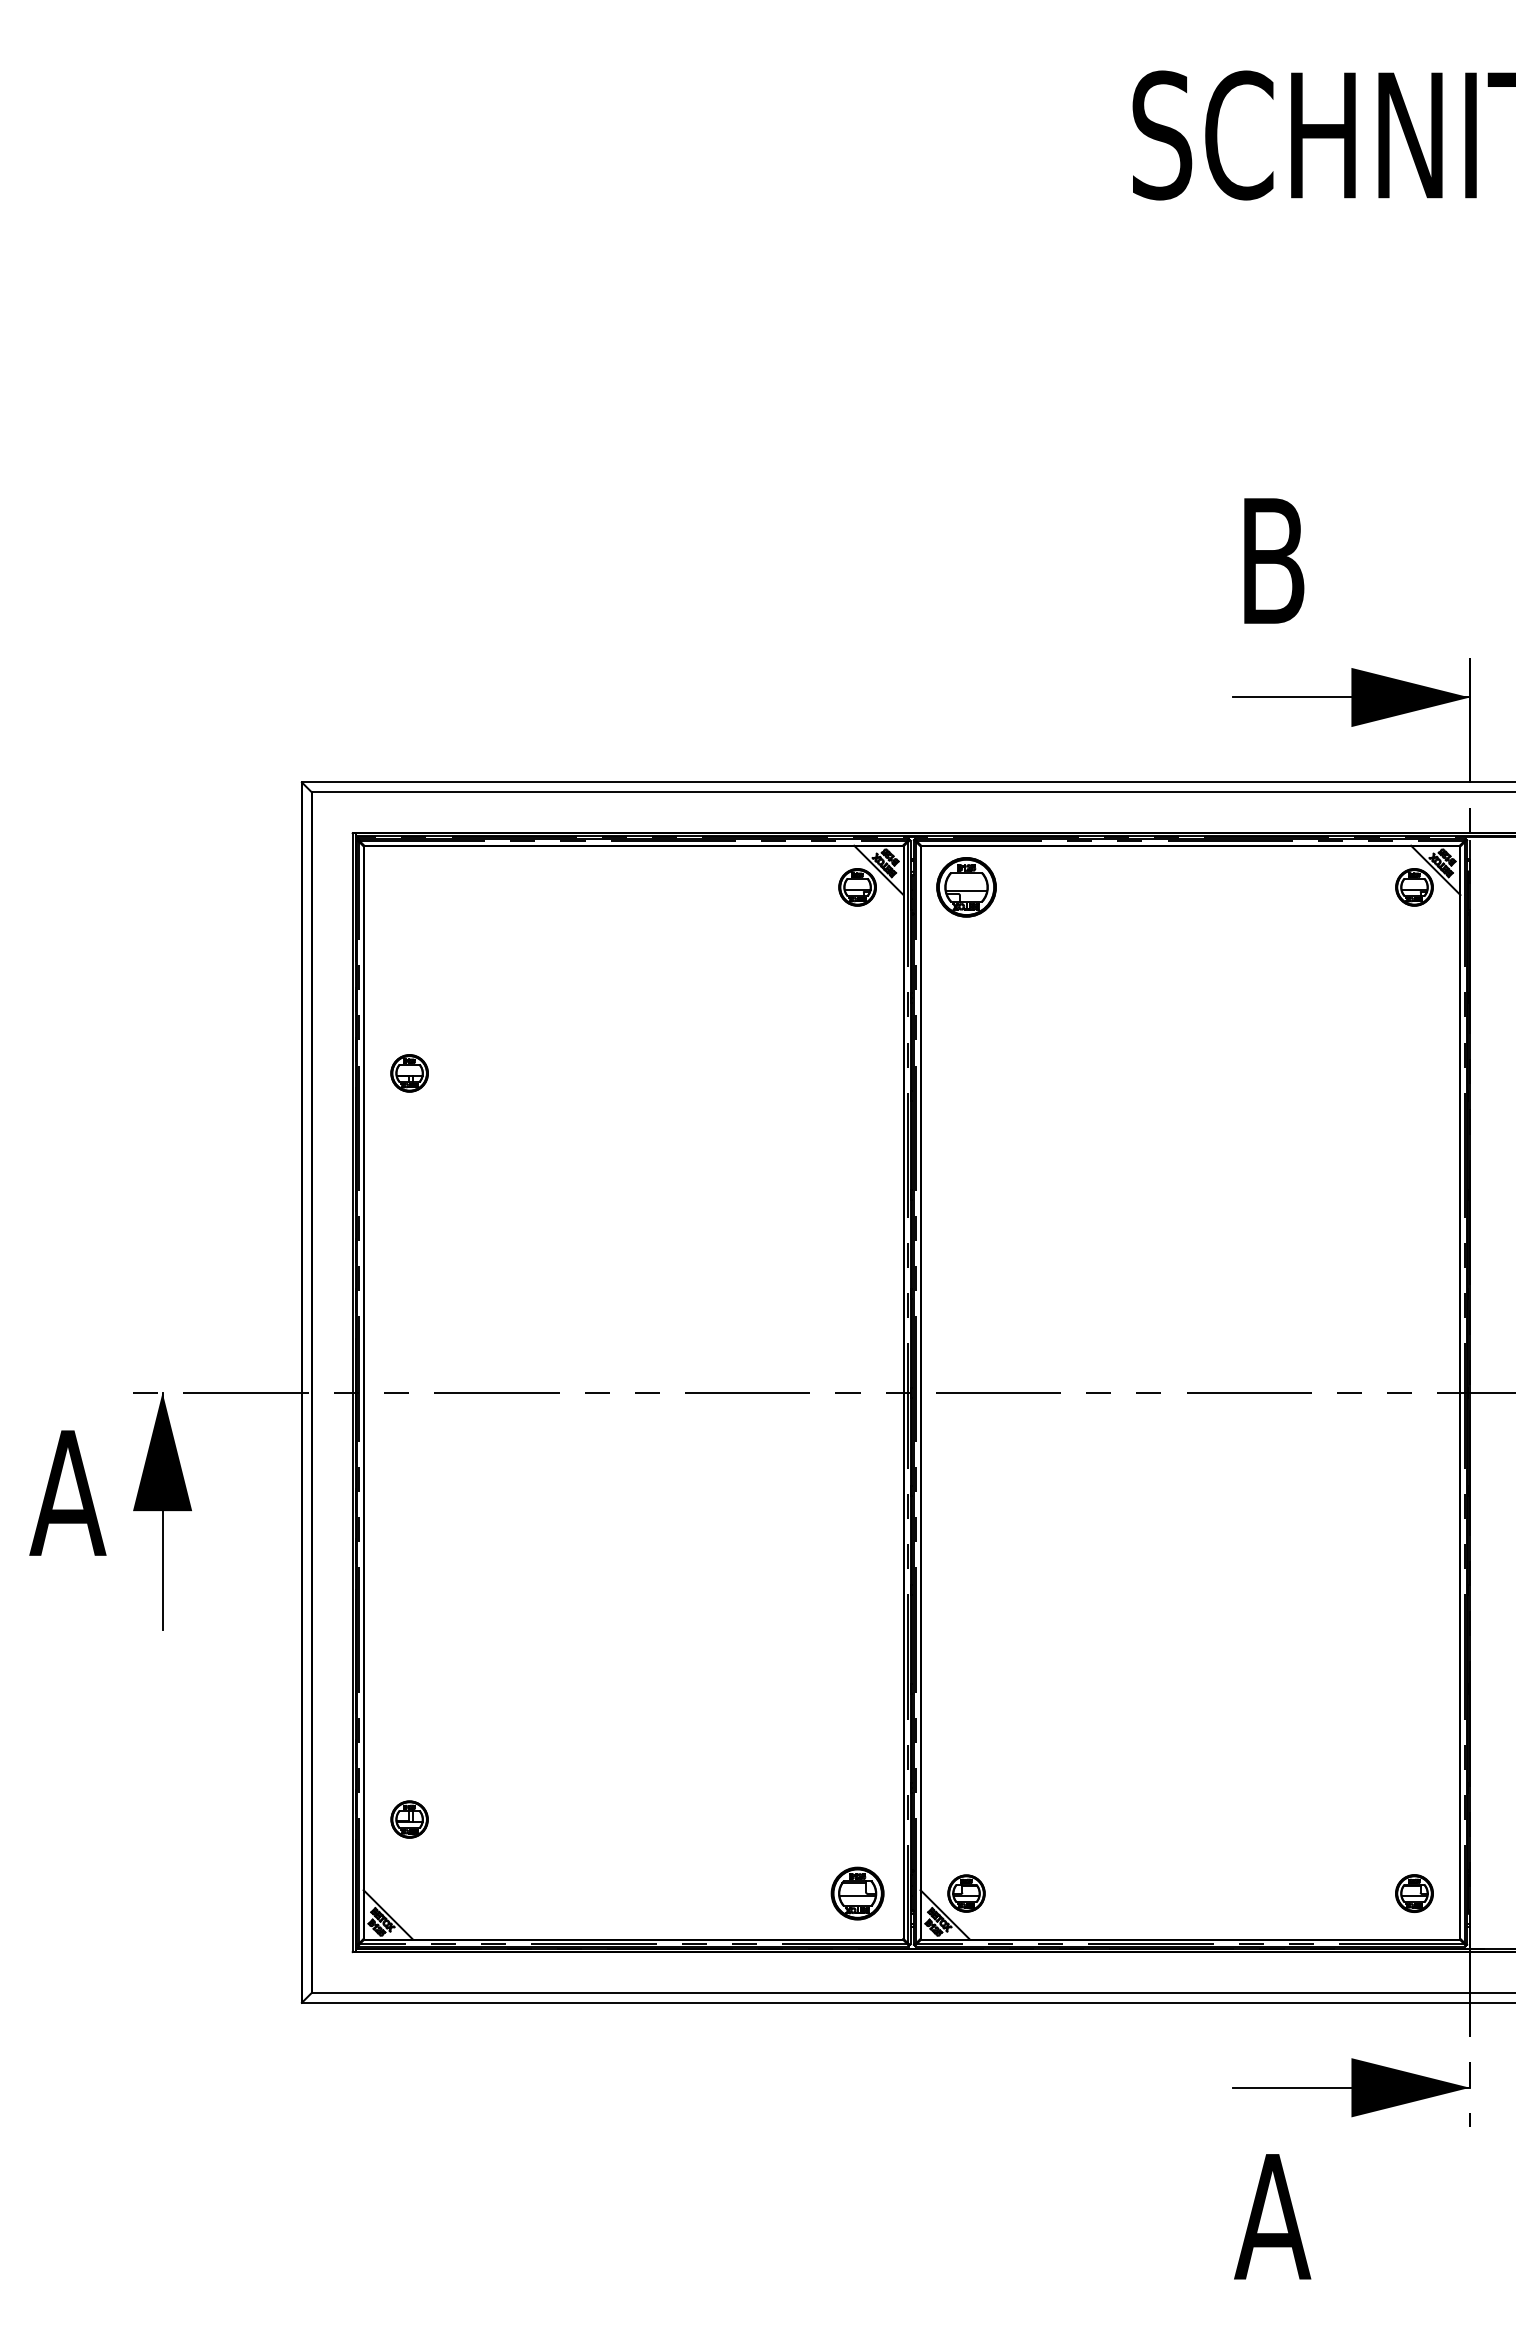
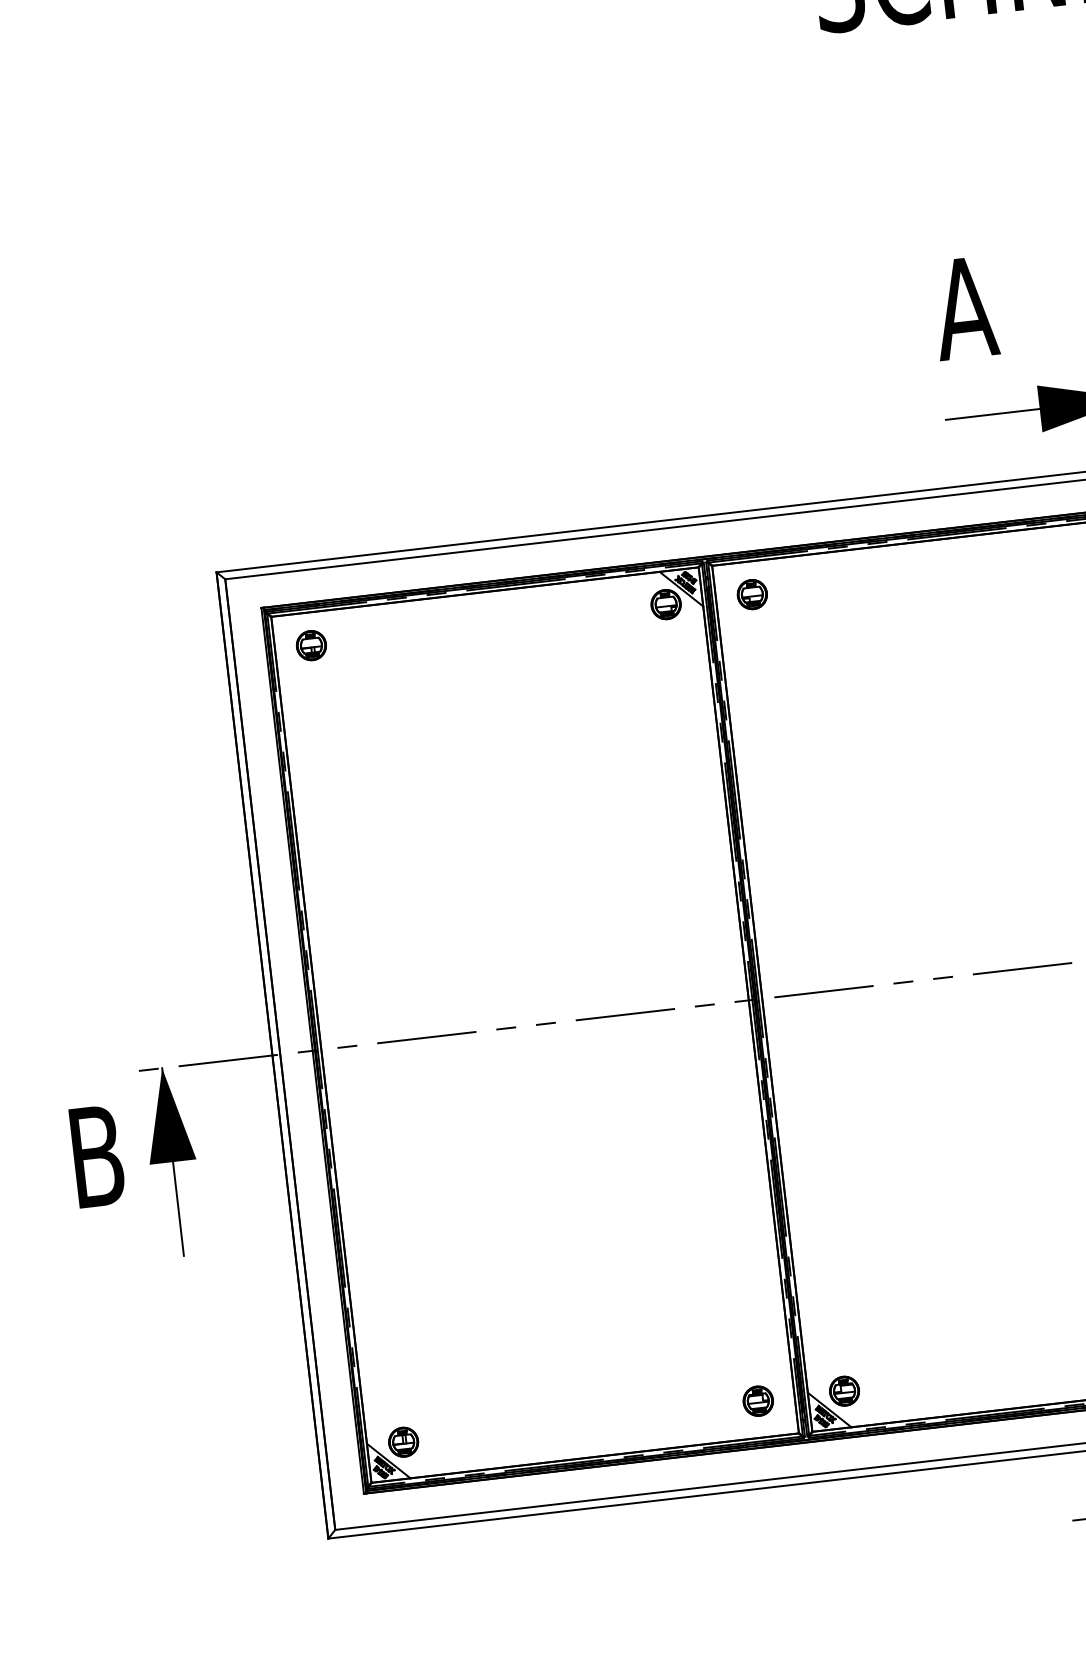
text: (1272, 560) -> (964, 307), B -> A
part: (966, 887) -> (752, 594), size x0.62
part: (409, 1073) -> (311, 645), moved
text: (67, 1492) -> (96, 1156), A -> B
part: (409, 1819) -> (403, 1442), moved
part: (857, 1893) -> (758, 1401), size x0.71

